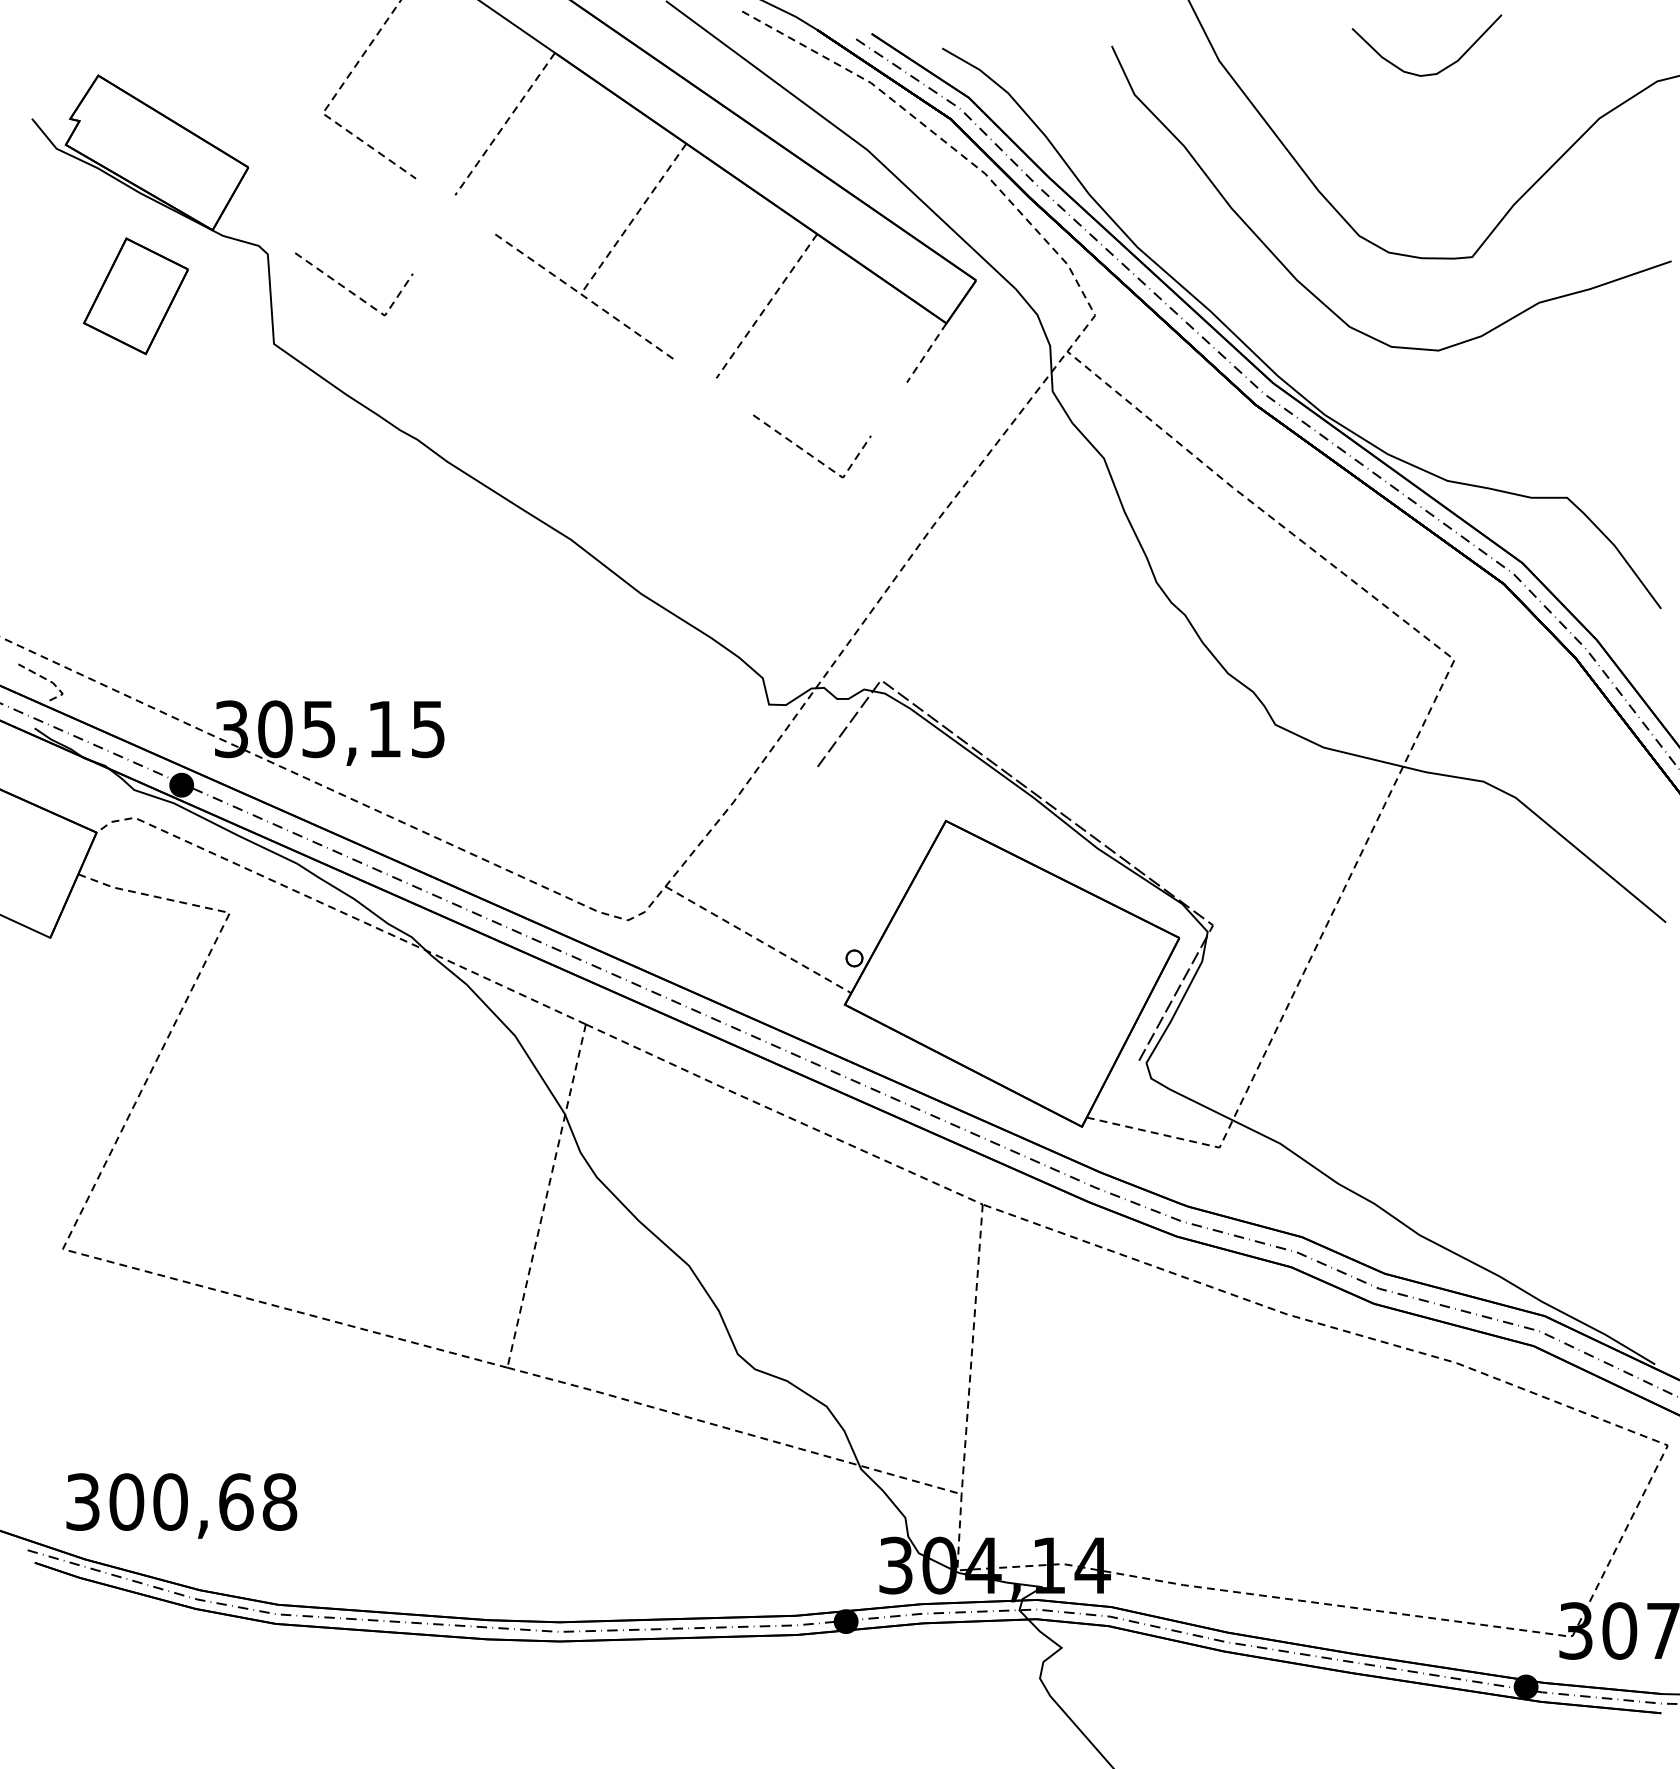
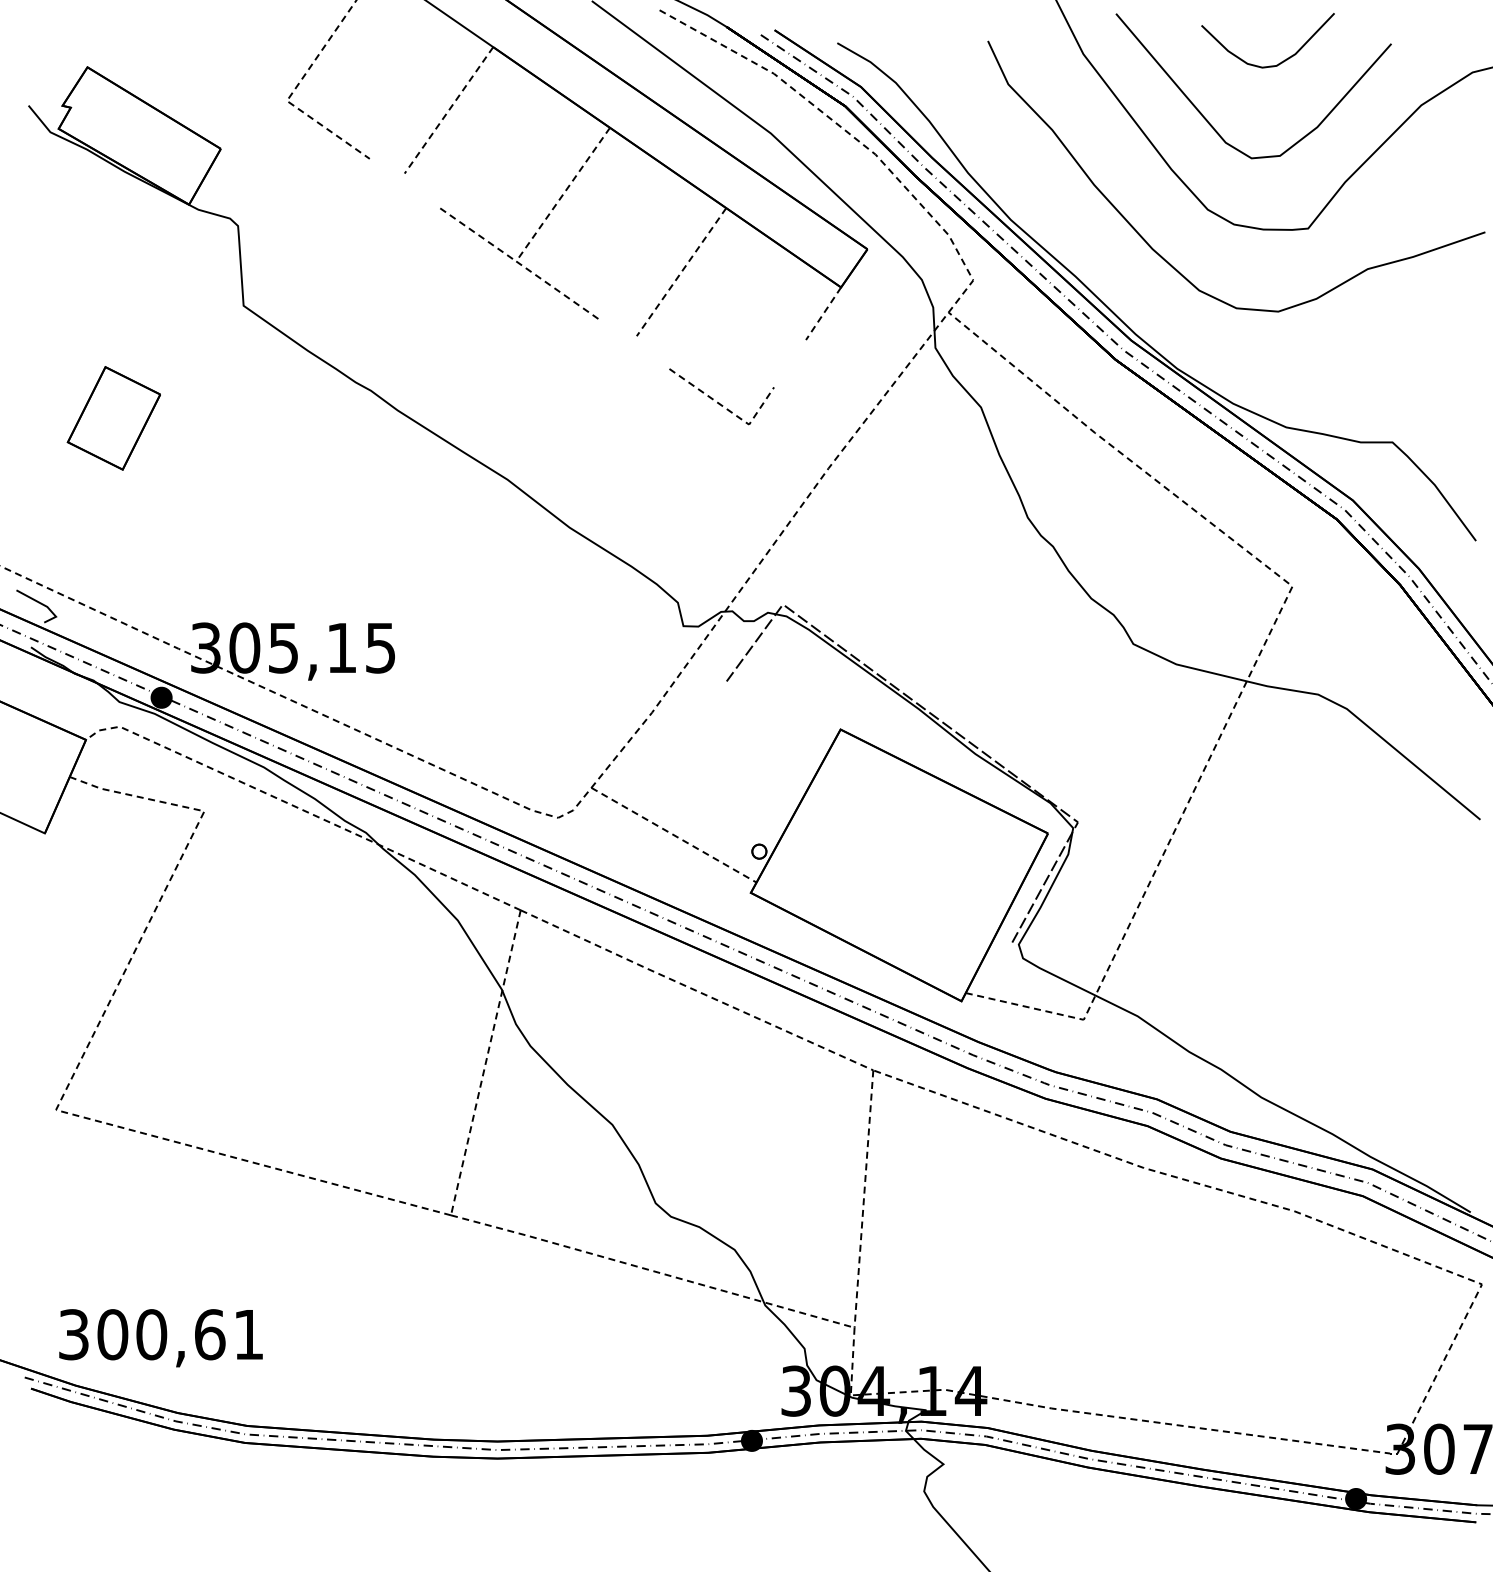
curve: (1365, 142) -> (1213, 126), added
line: (351, 290) -> (312, 258), removed
part: (135, 296) -> (113, 418), moved
line: (49, 681) -> (44, 605), dashed -> solid
text: (279, 1501) -> (248, 1334), 300,68 -> 300,61

